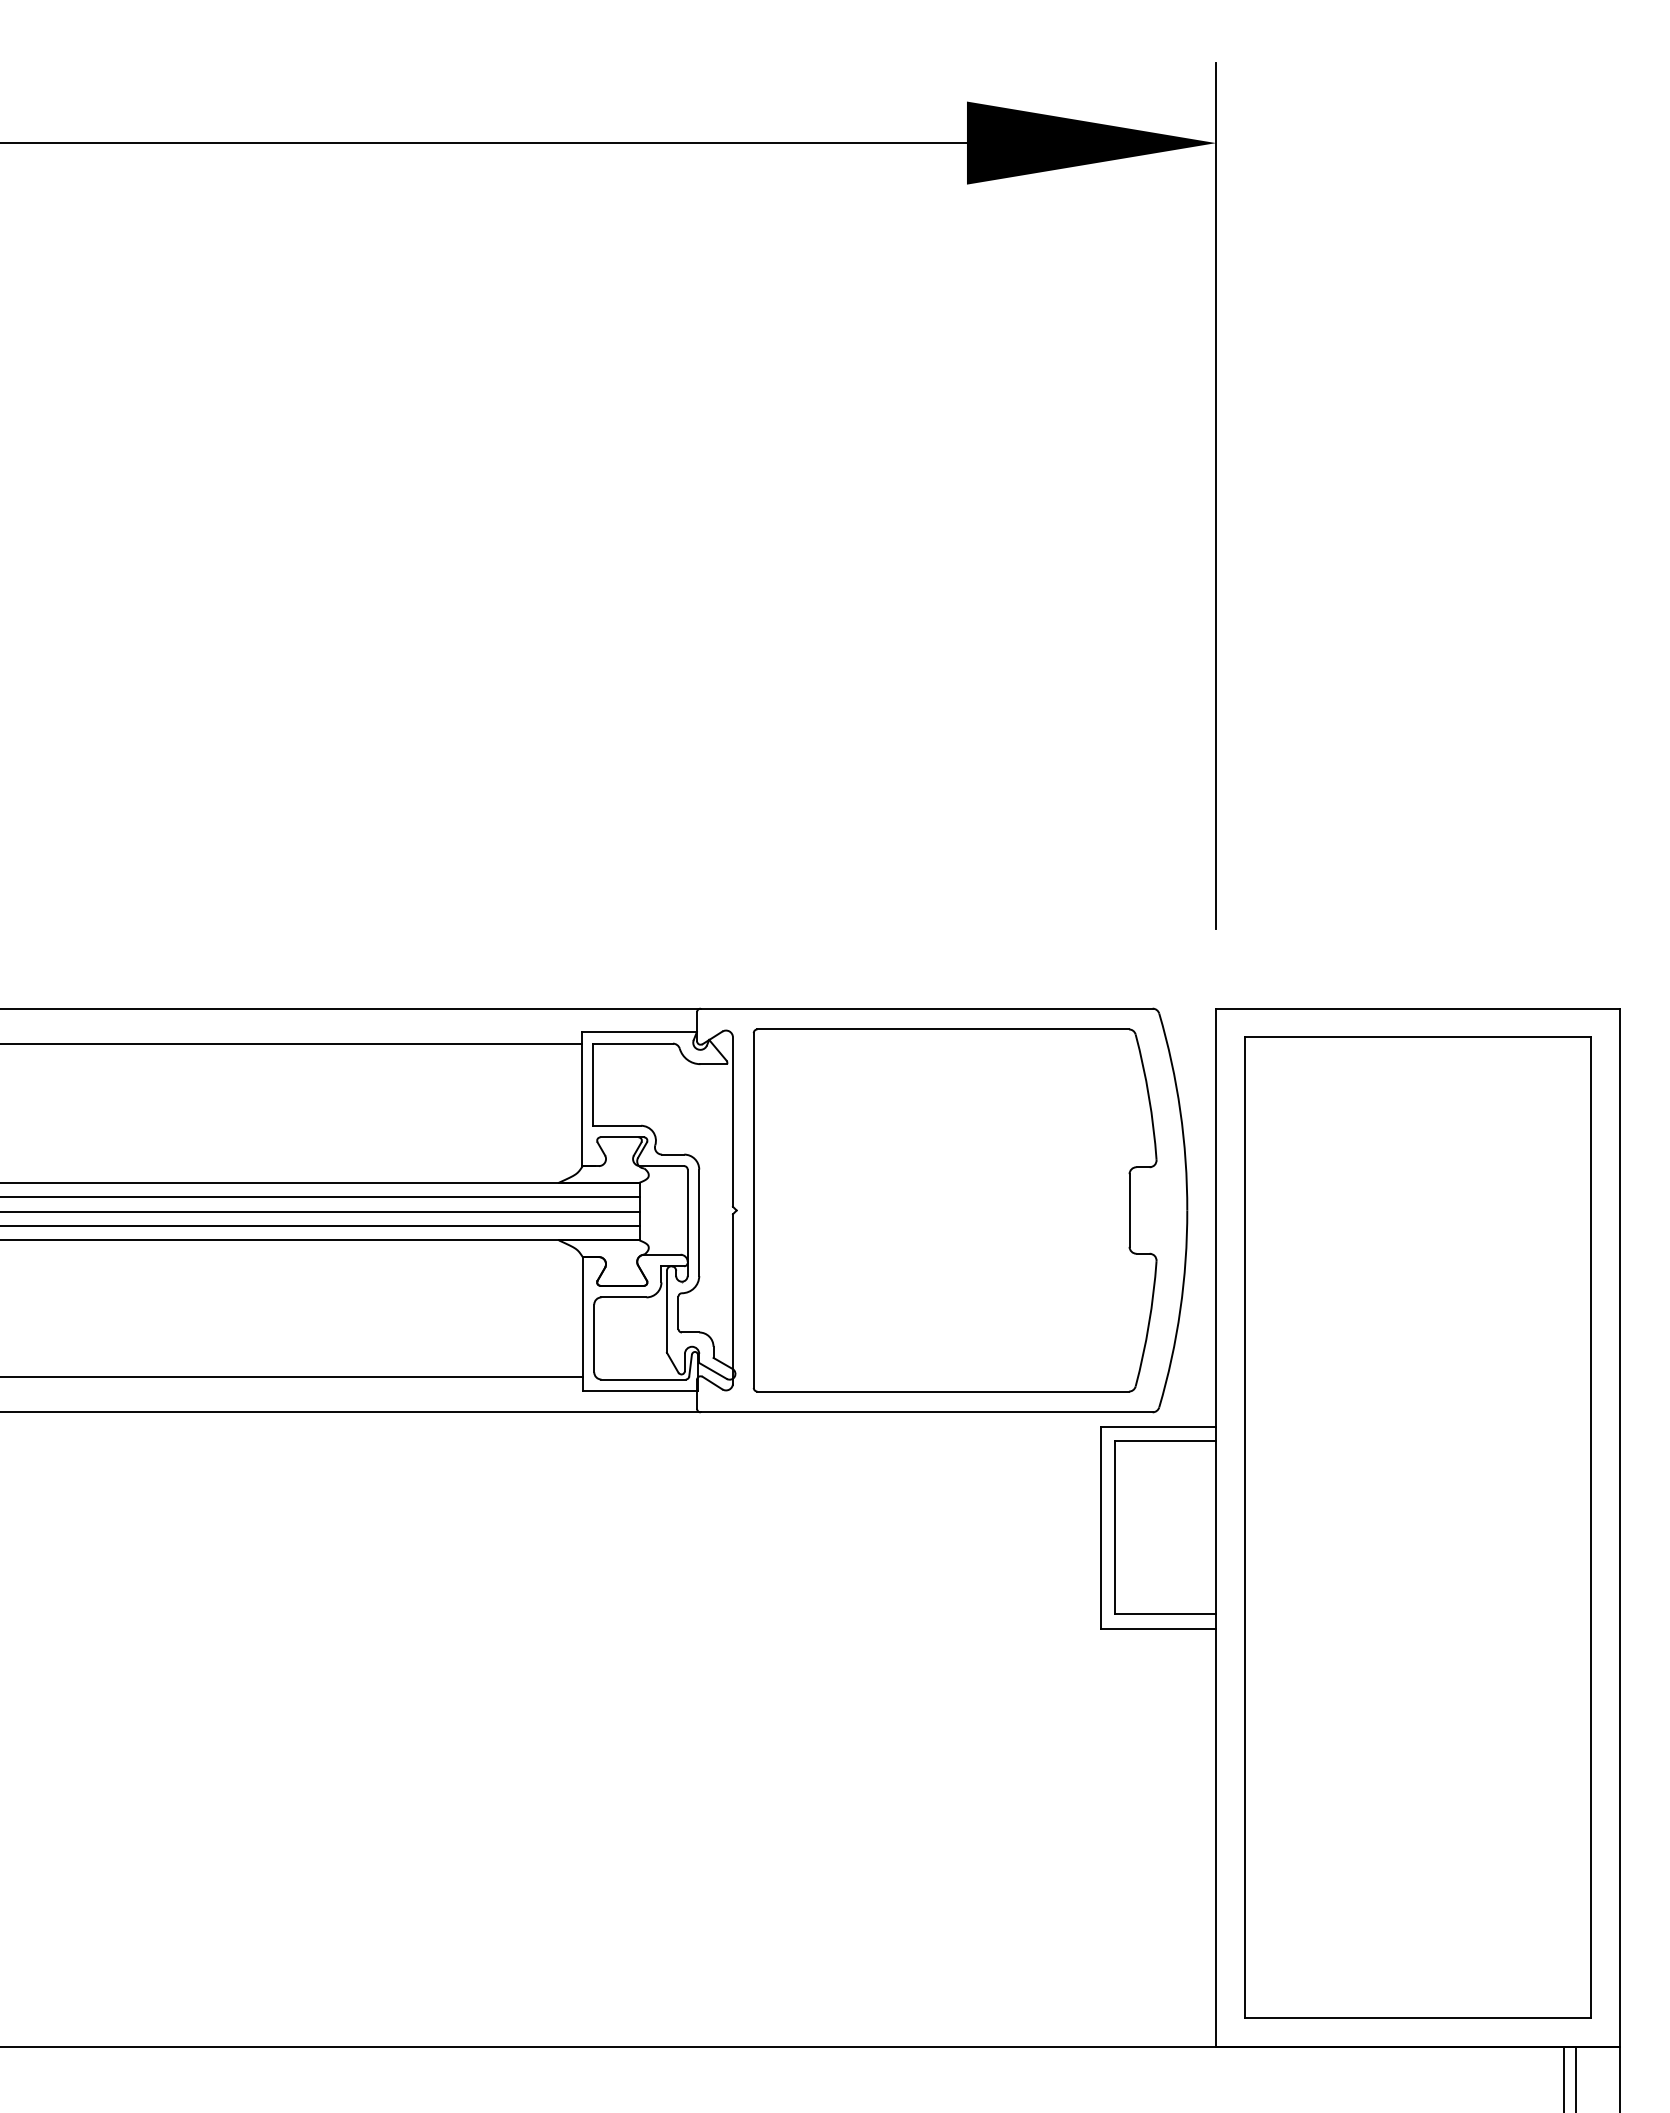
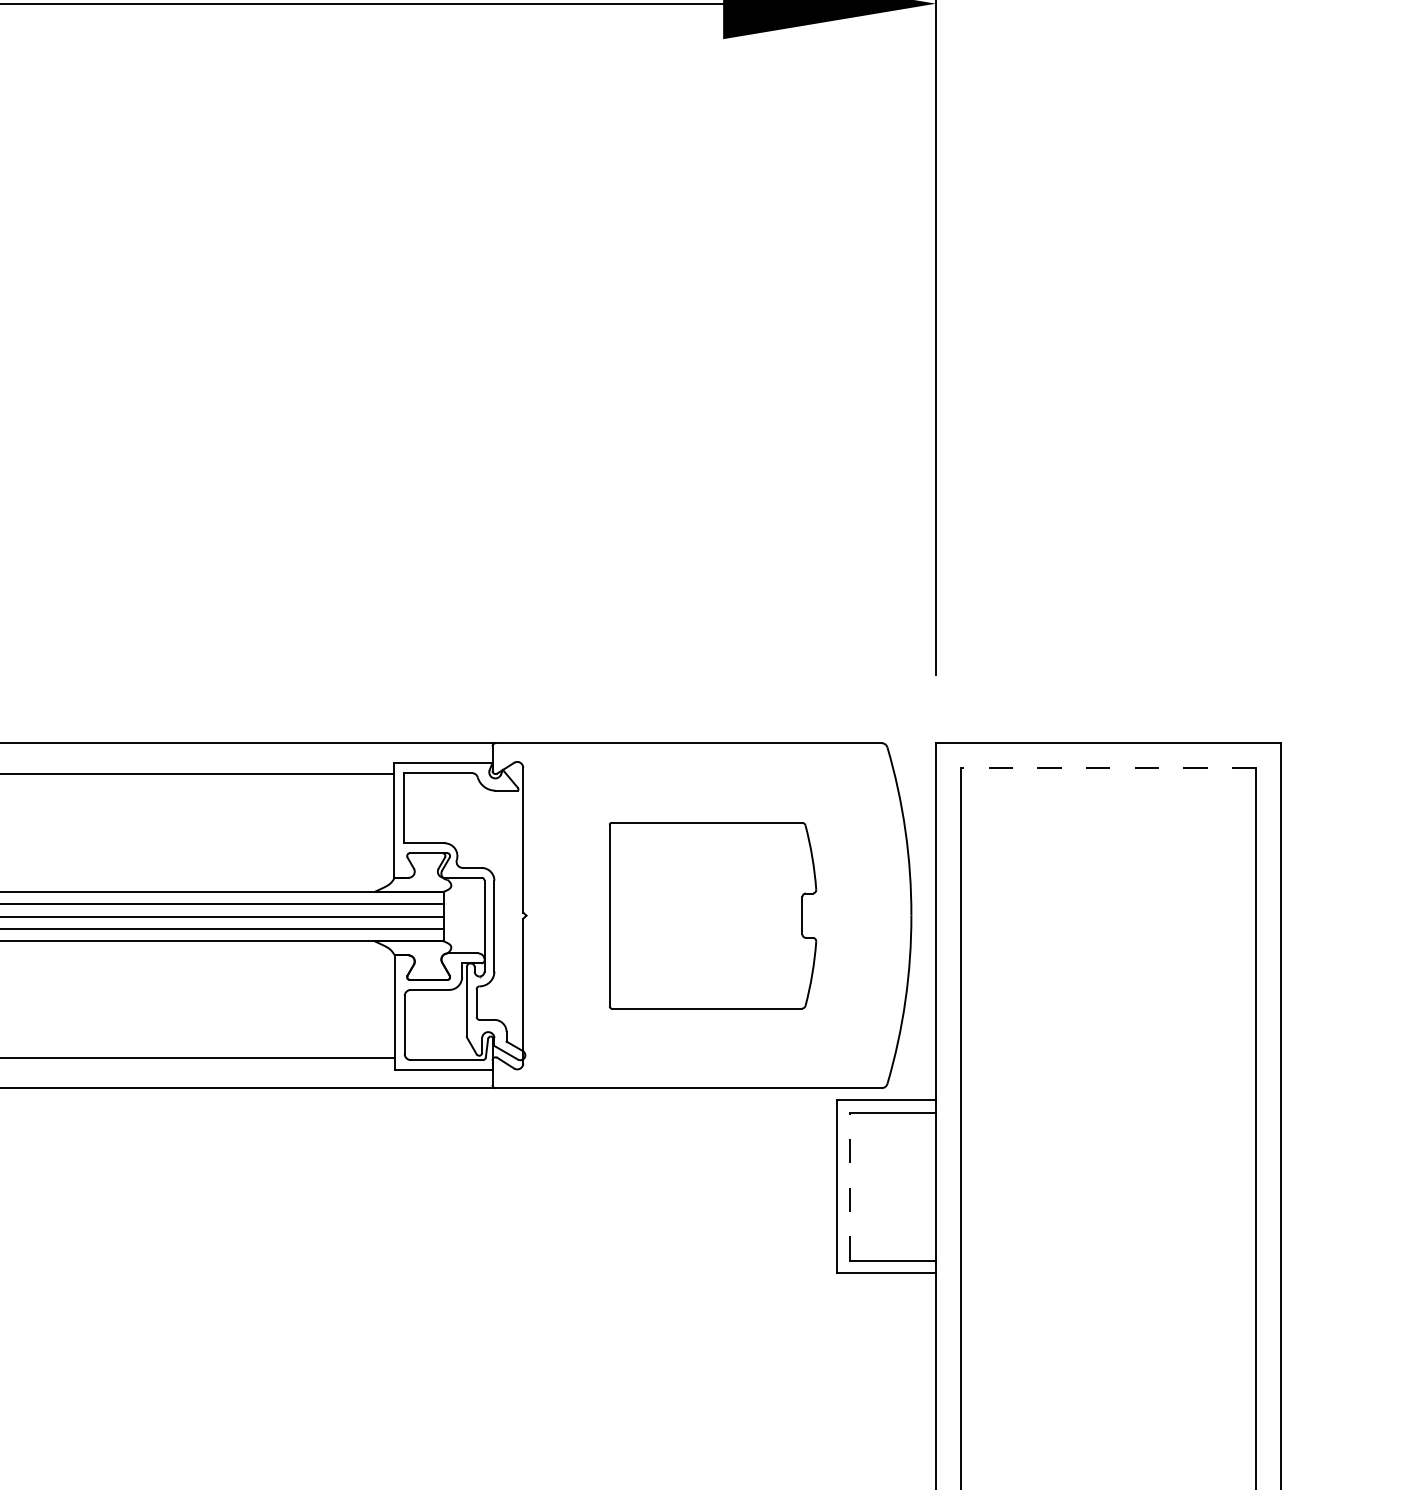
line: (1417, 1037) -> (1108, 767), solid -> dashed
part: (954, 1210) -> (712, 915), size x0.6
line: (1115, 1527) -> (850, 1186), solid -> dashed

